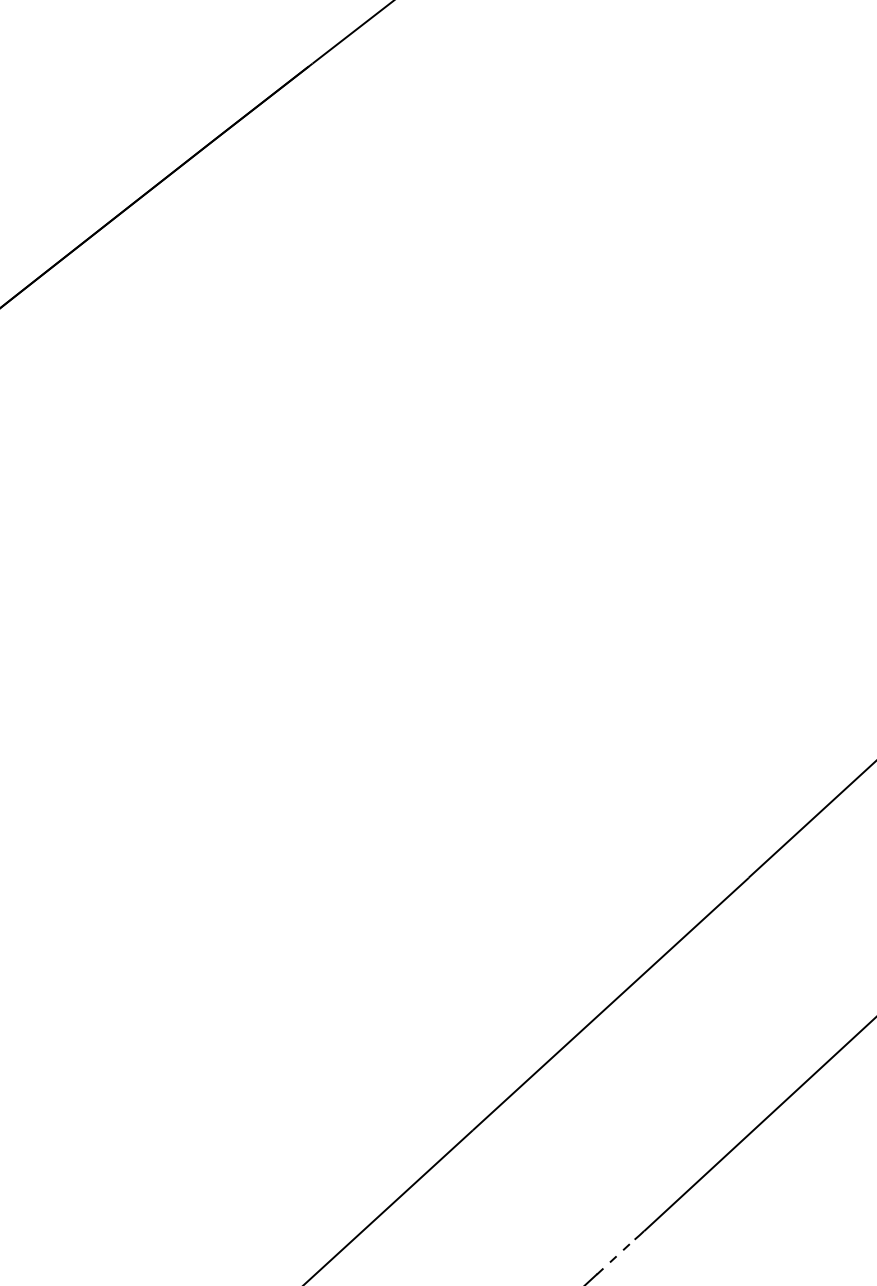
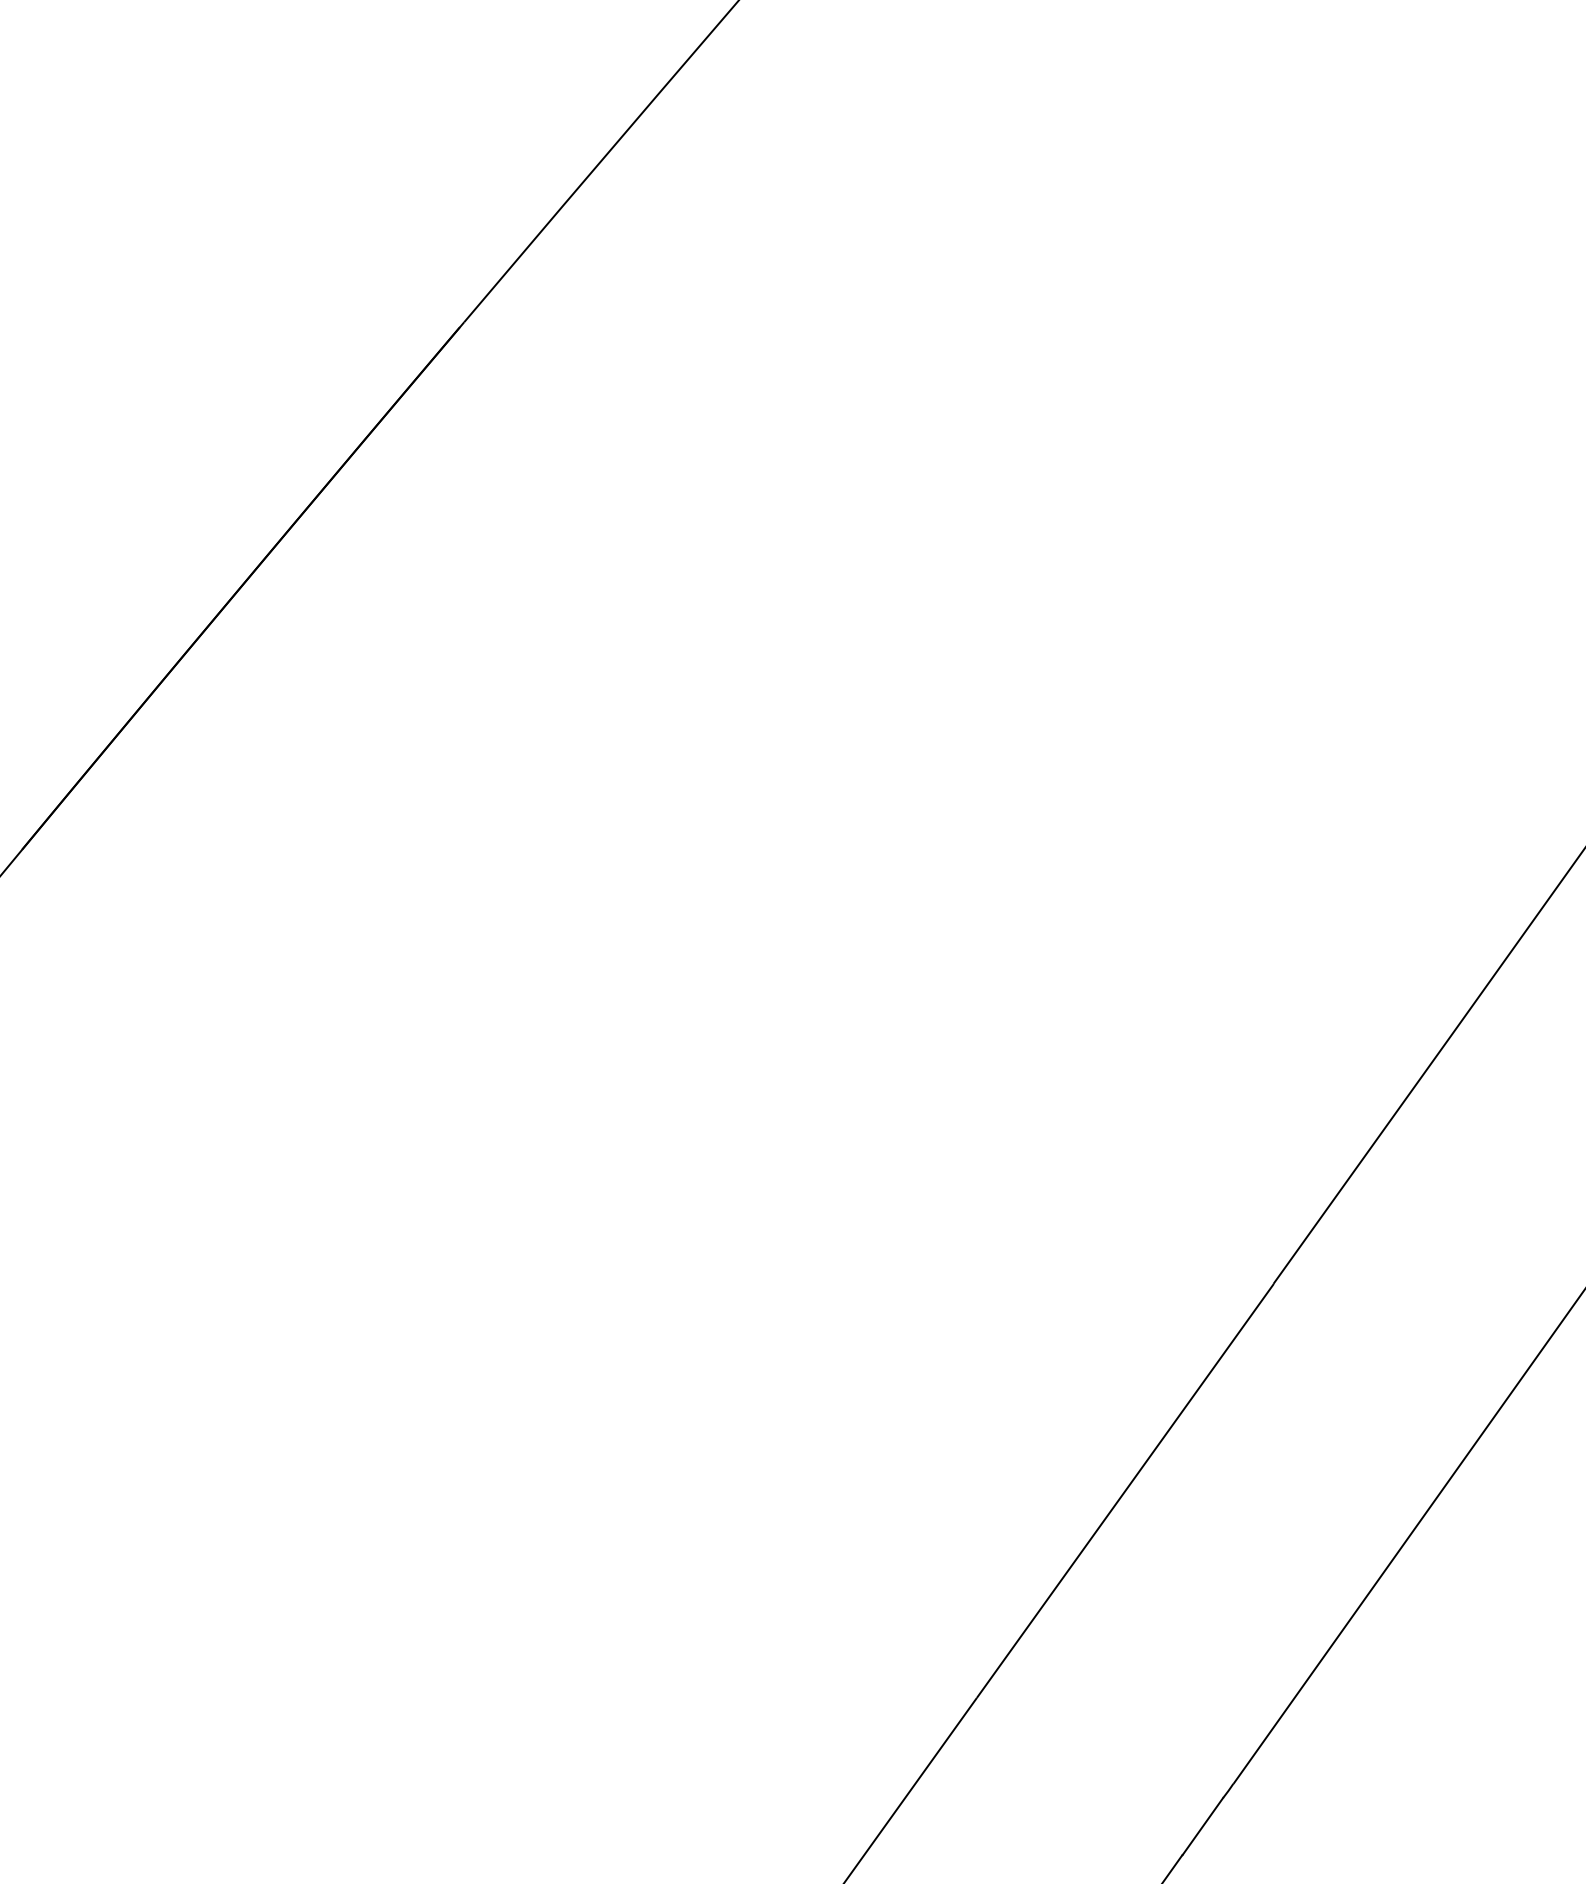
line: (616, 1257) -> (1203, 1826), dashed -> solid

